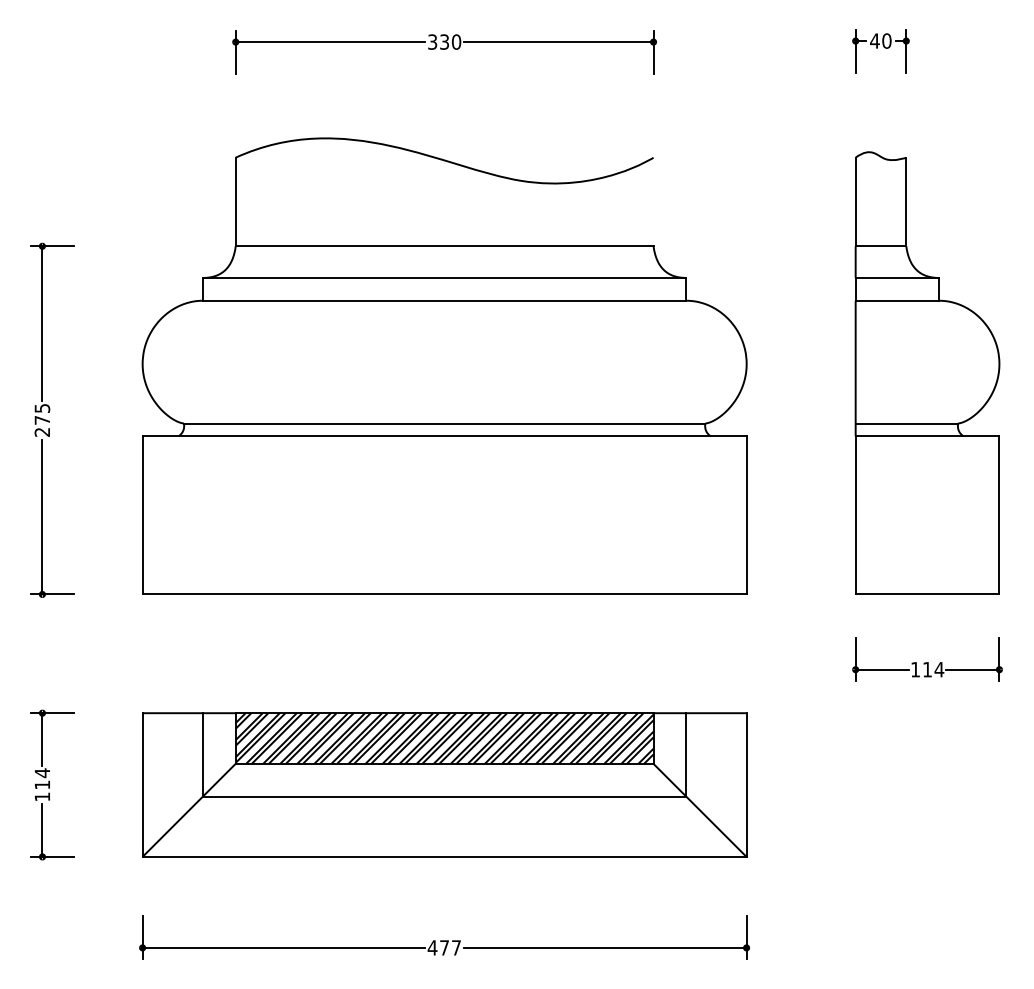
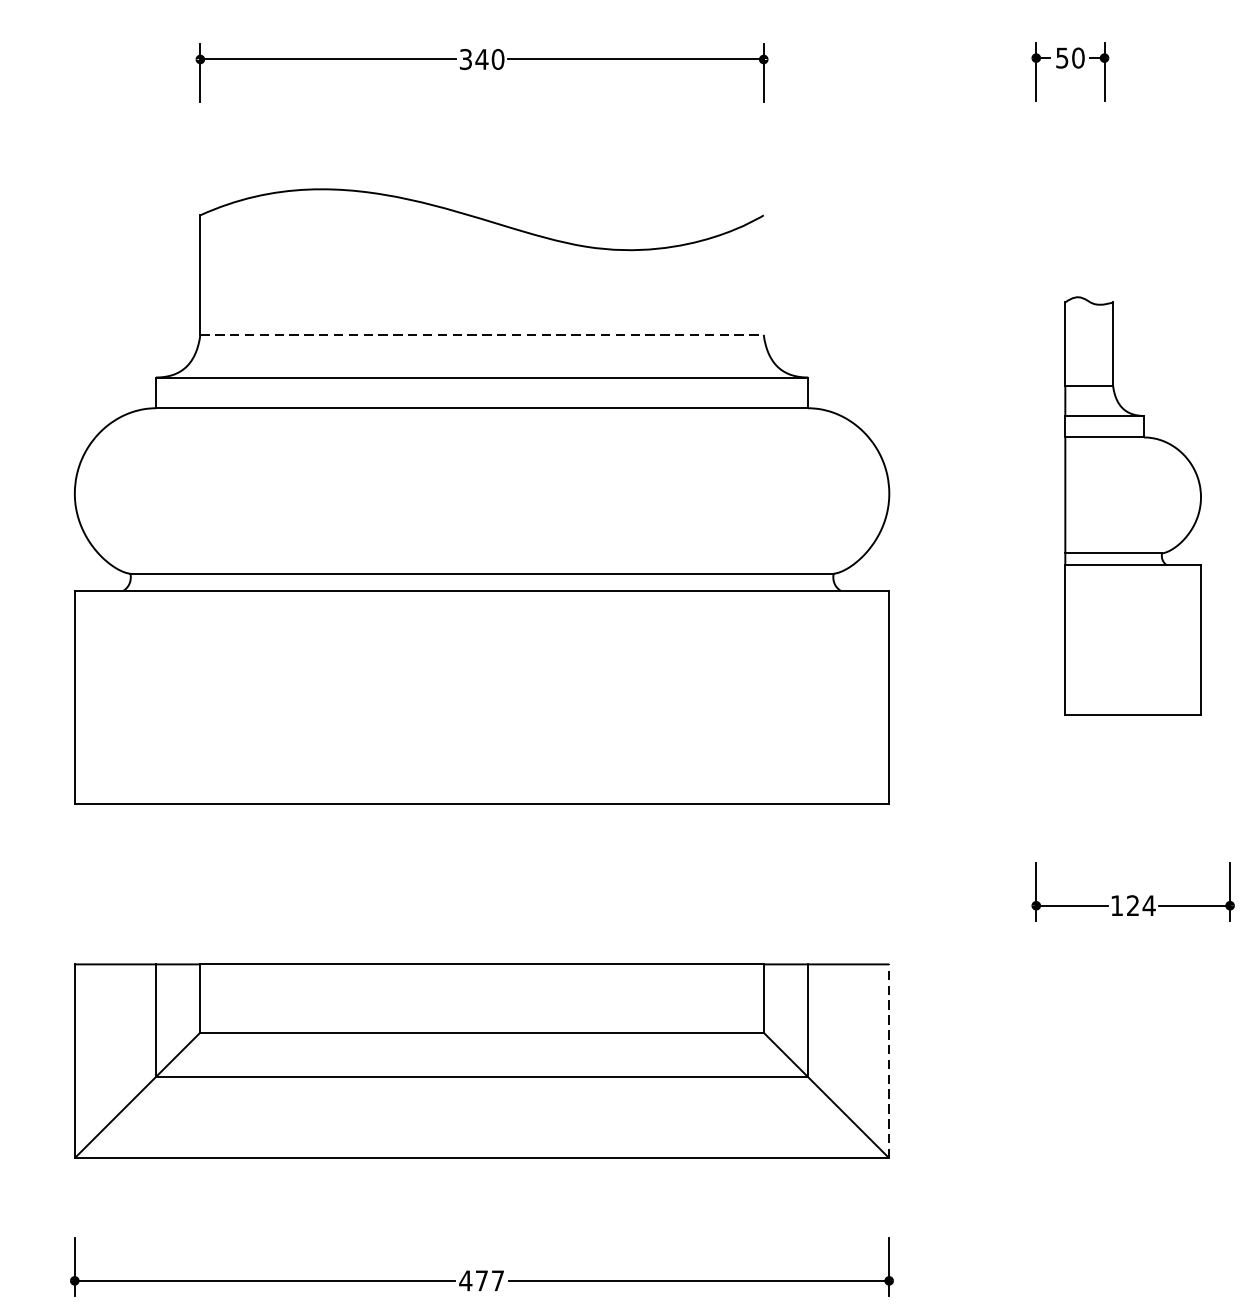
text: (874, 40) -> (1061, 57), 40 -> 50
text: (444, 41) -> (481, 58), 330 -> 340
line: (444, 246) -> (481, 335), solid -> dashed
part: (927, 372) -> (1133, 504), size x0.7
text: (927, 669) -> (1133, 905), 114 -> 124
hatch: (444, 738) -> (481, 998), removed
line: (746, 785) -> (889, 1061), solid -> dashed

